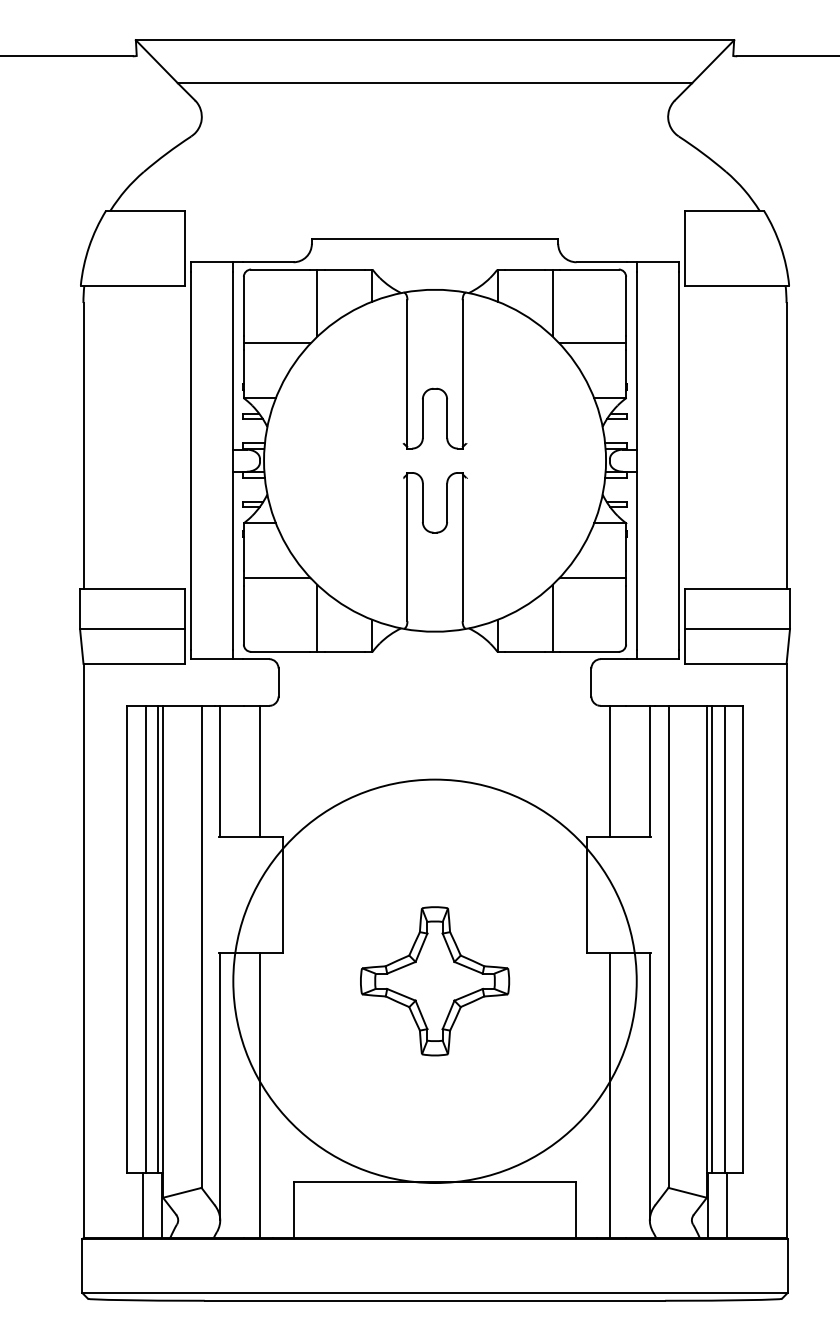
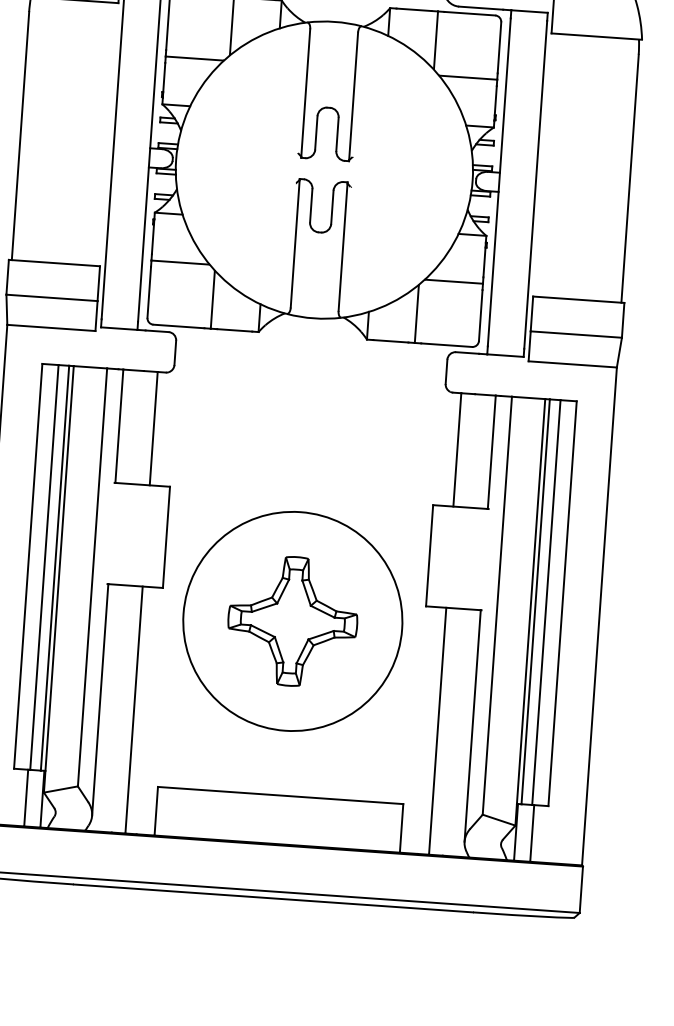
circle: (434, 981) -> (292, 621), size x0.62

